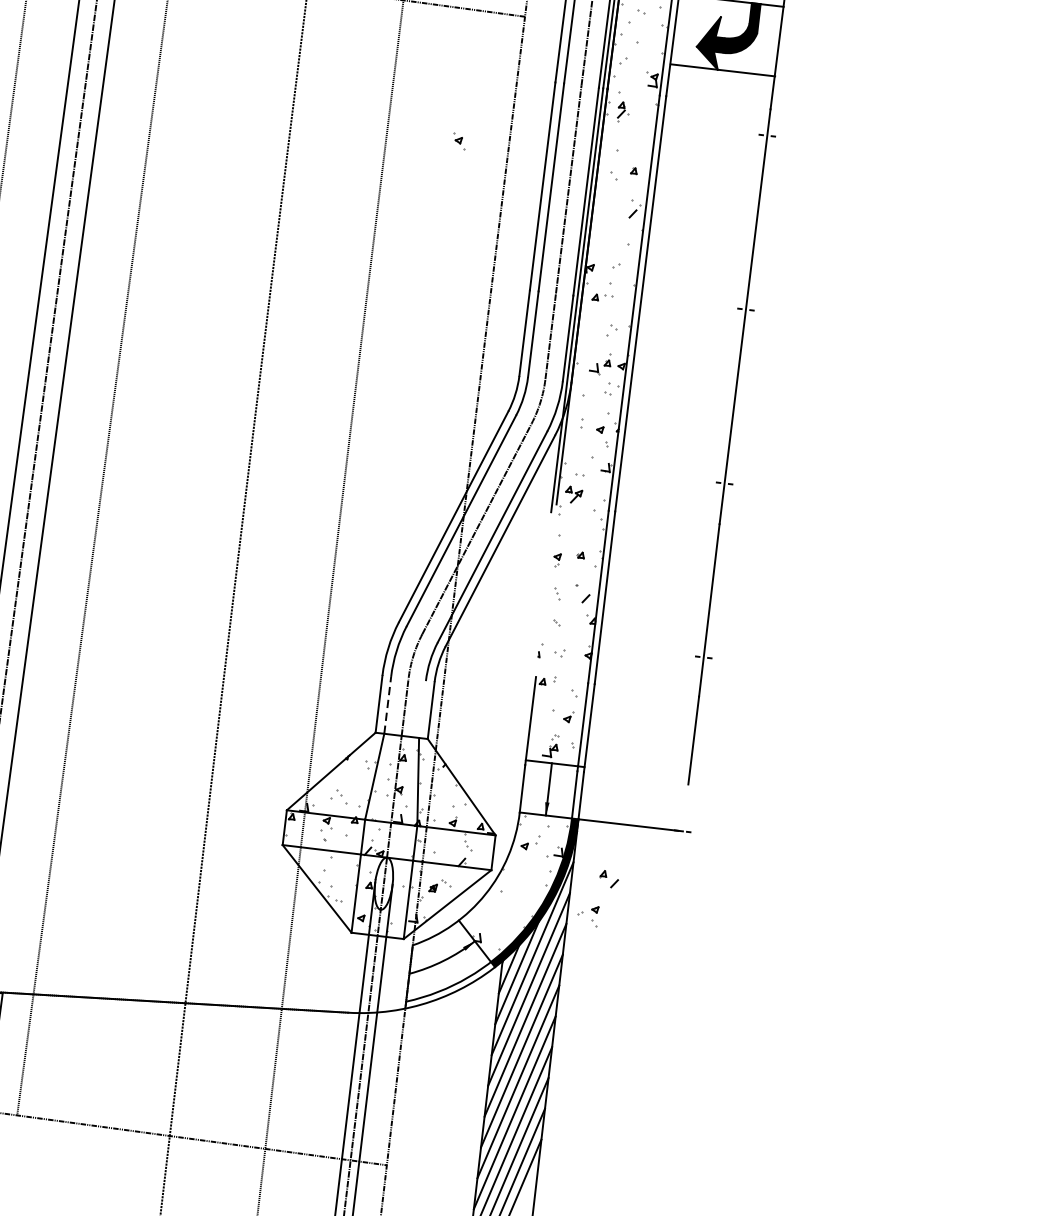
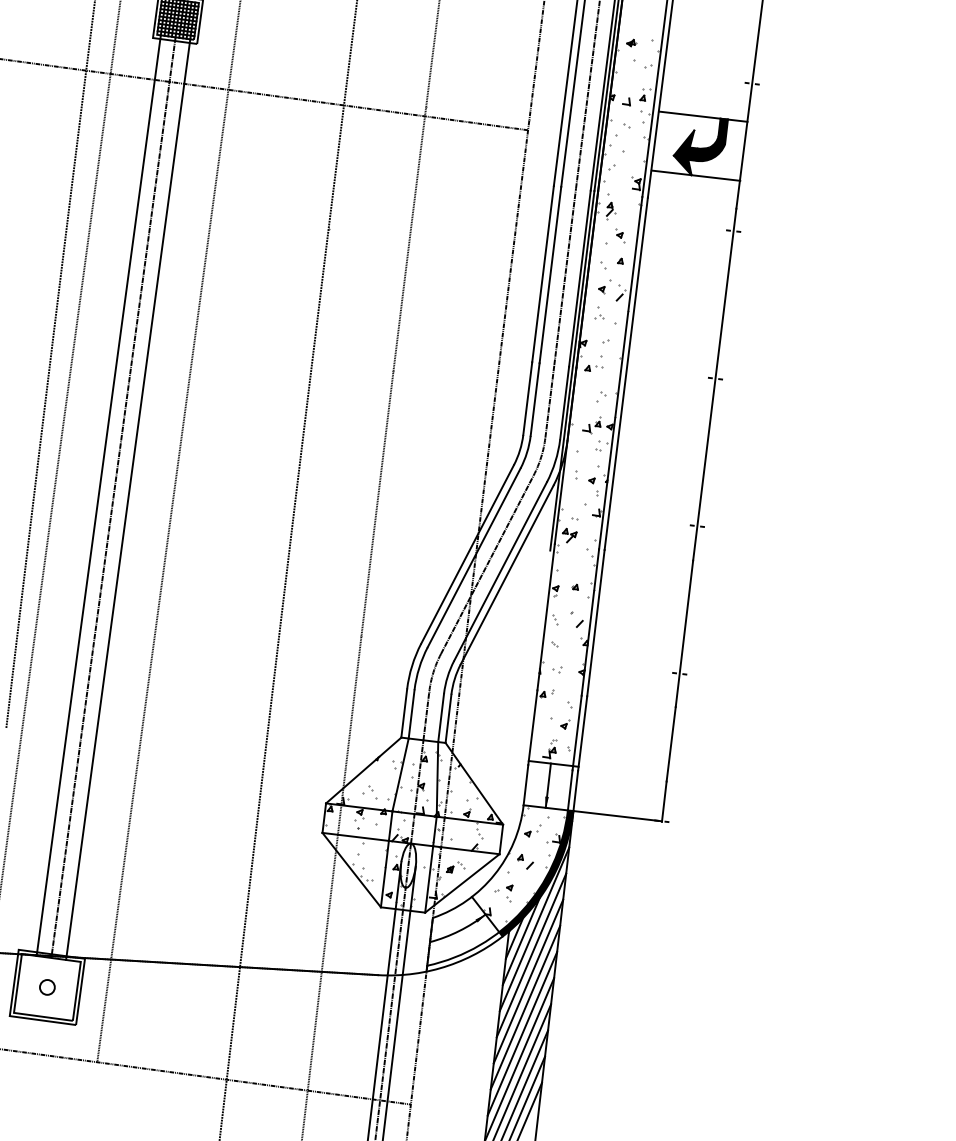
part: (459, 140) -> (620, 235), moved
part: (615, 200) -> (604, 286), added
part: (609, 231) -> (599, 312), added
line: (545, 589) -> (545, 616), added
line: (387, 704) -> (411, 713), dashed -> solid
line: (422, 709) -> (441, 717), added
line: (684, 808) -> (663, 801), added
part: (609, 878) -> (525, 861), moved
part: (587, 916) -> (503, 893), moved

